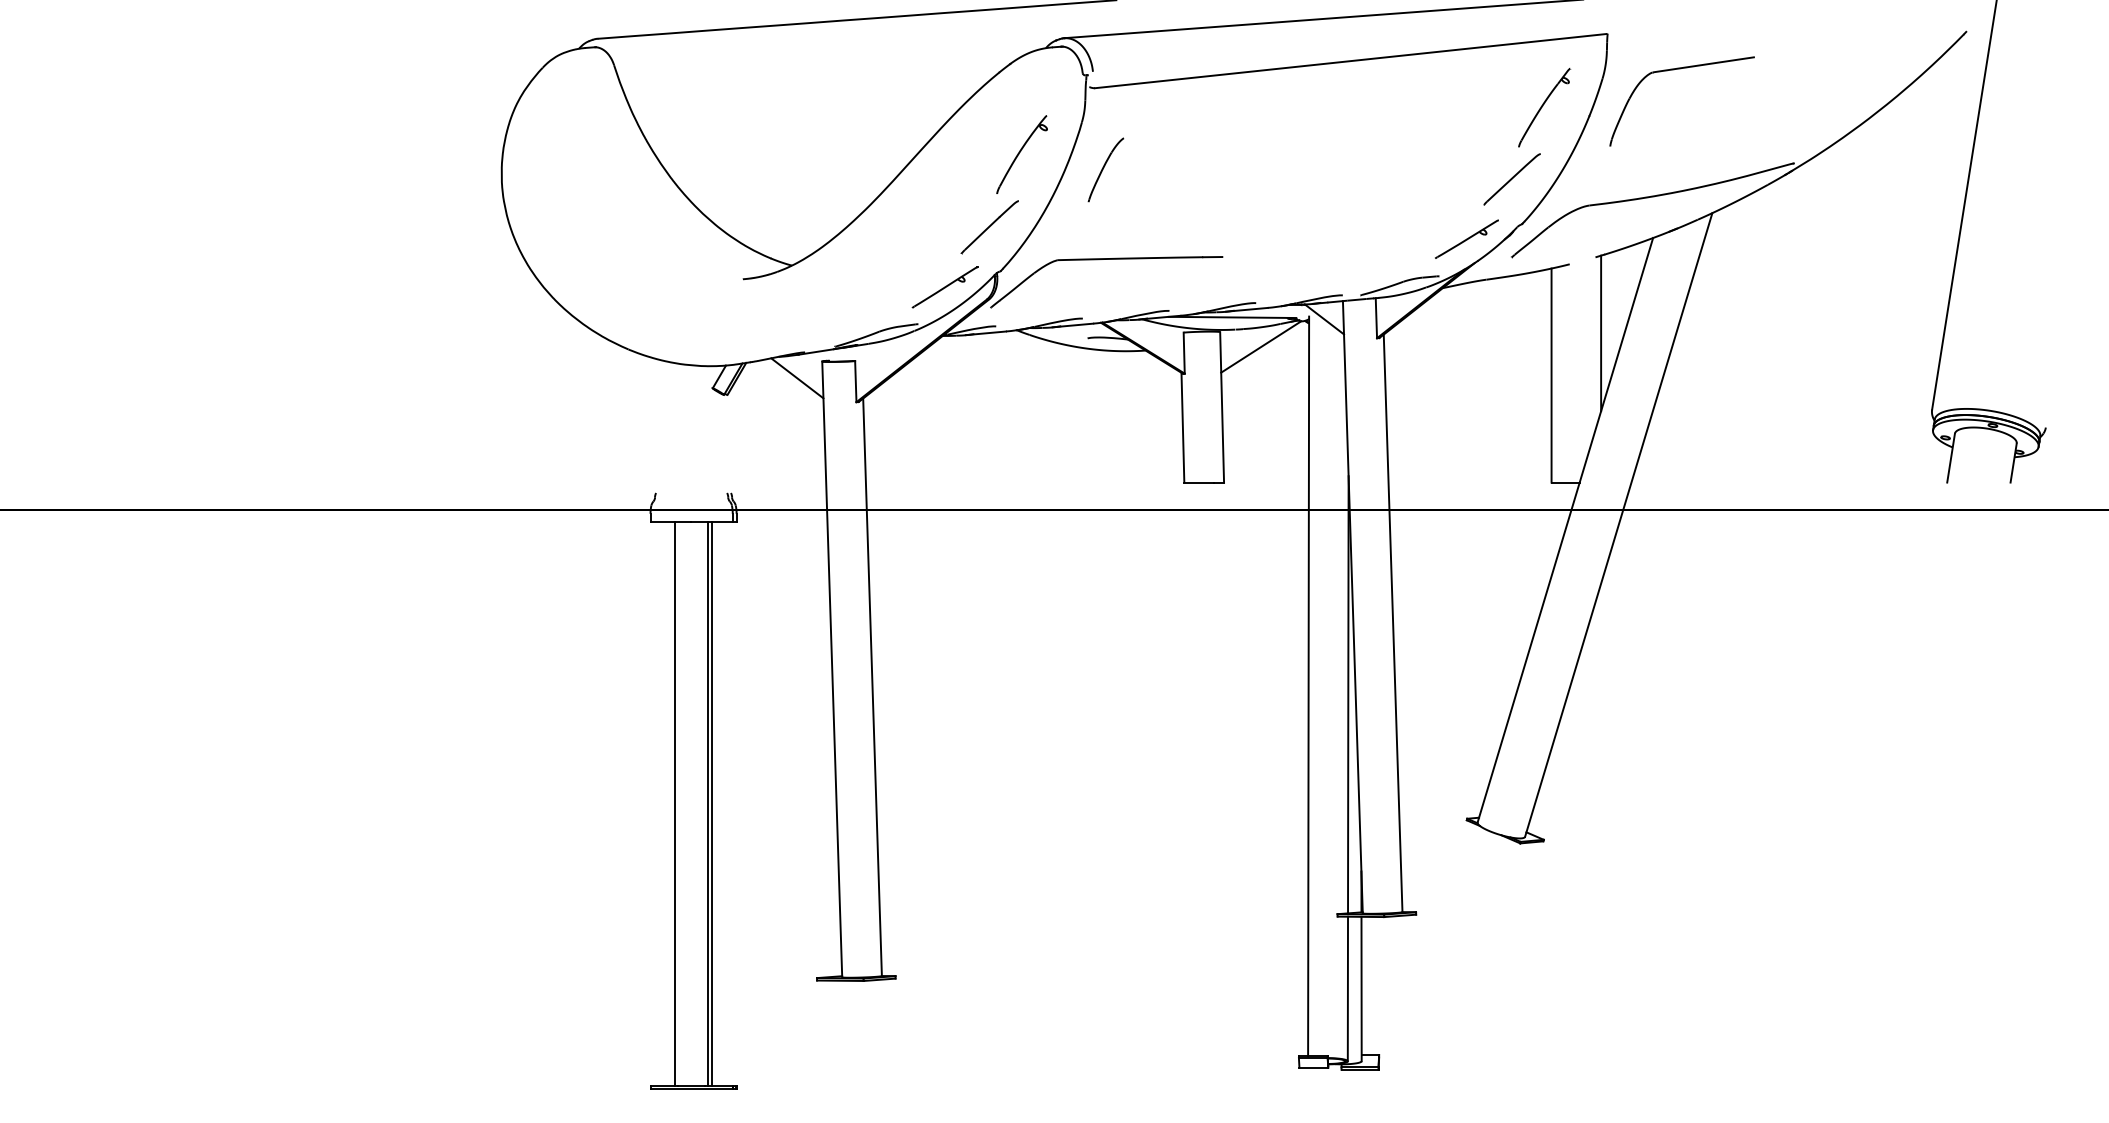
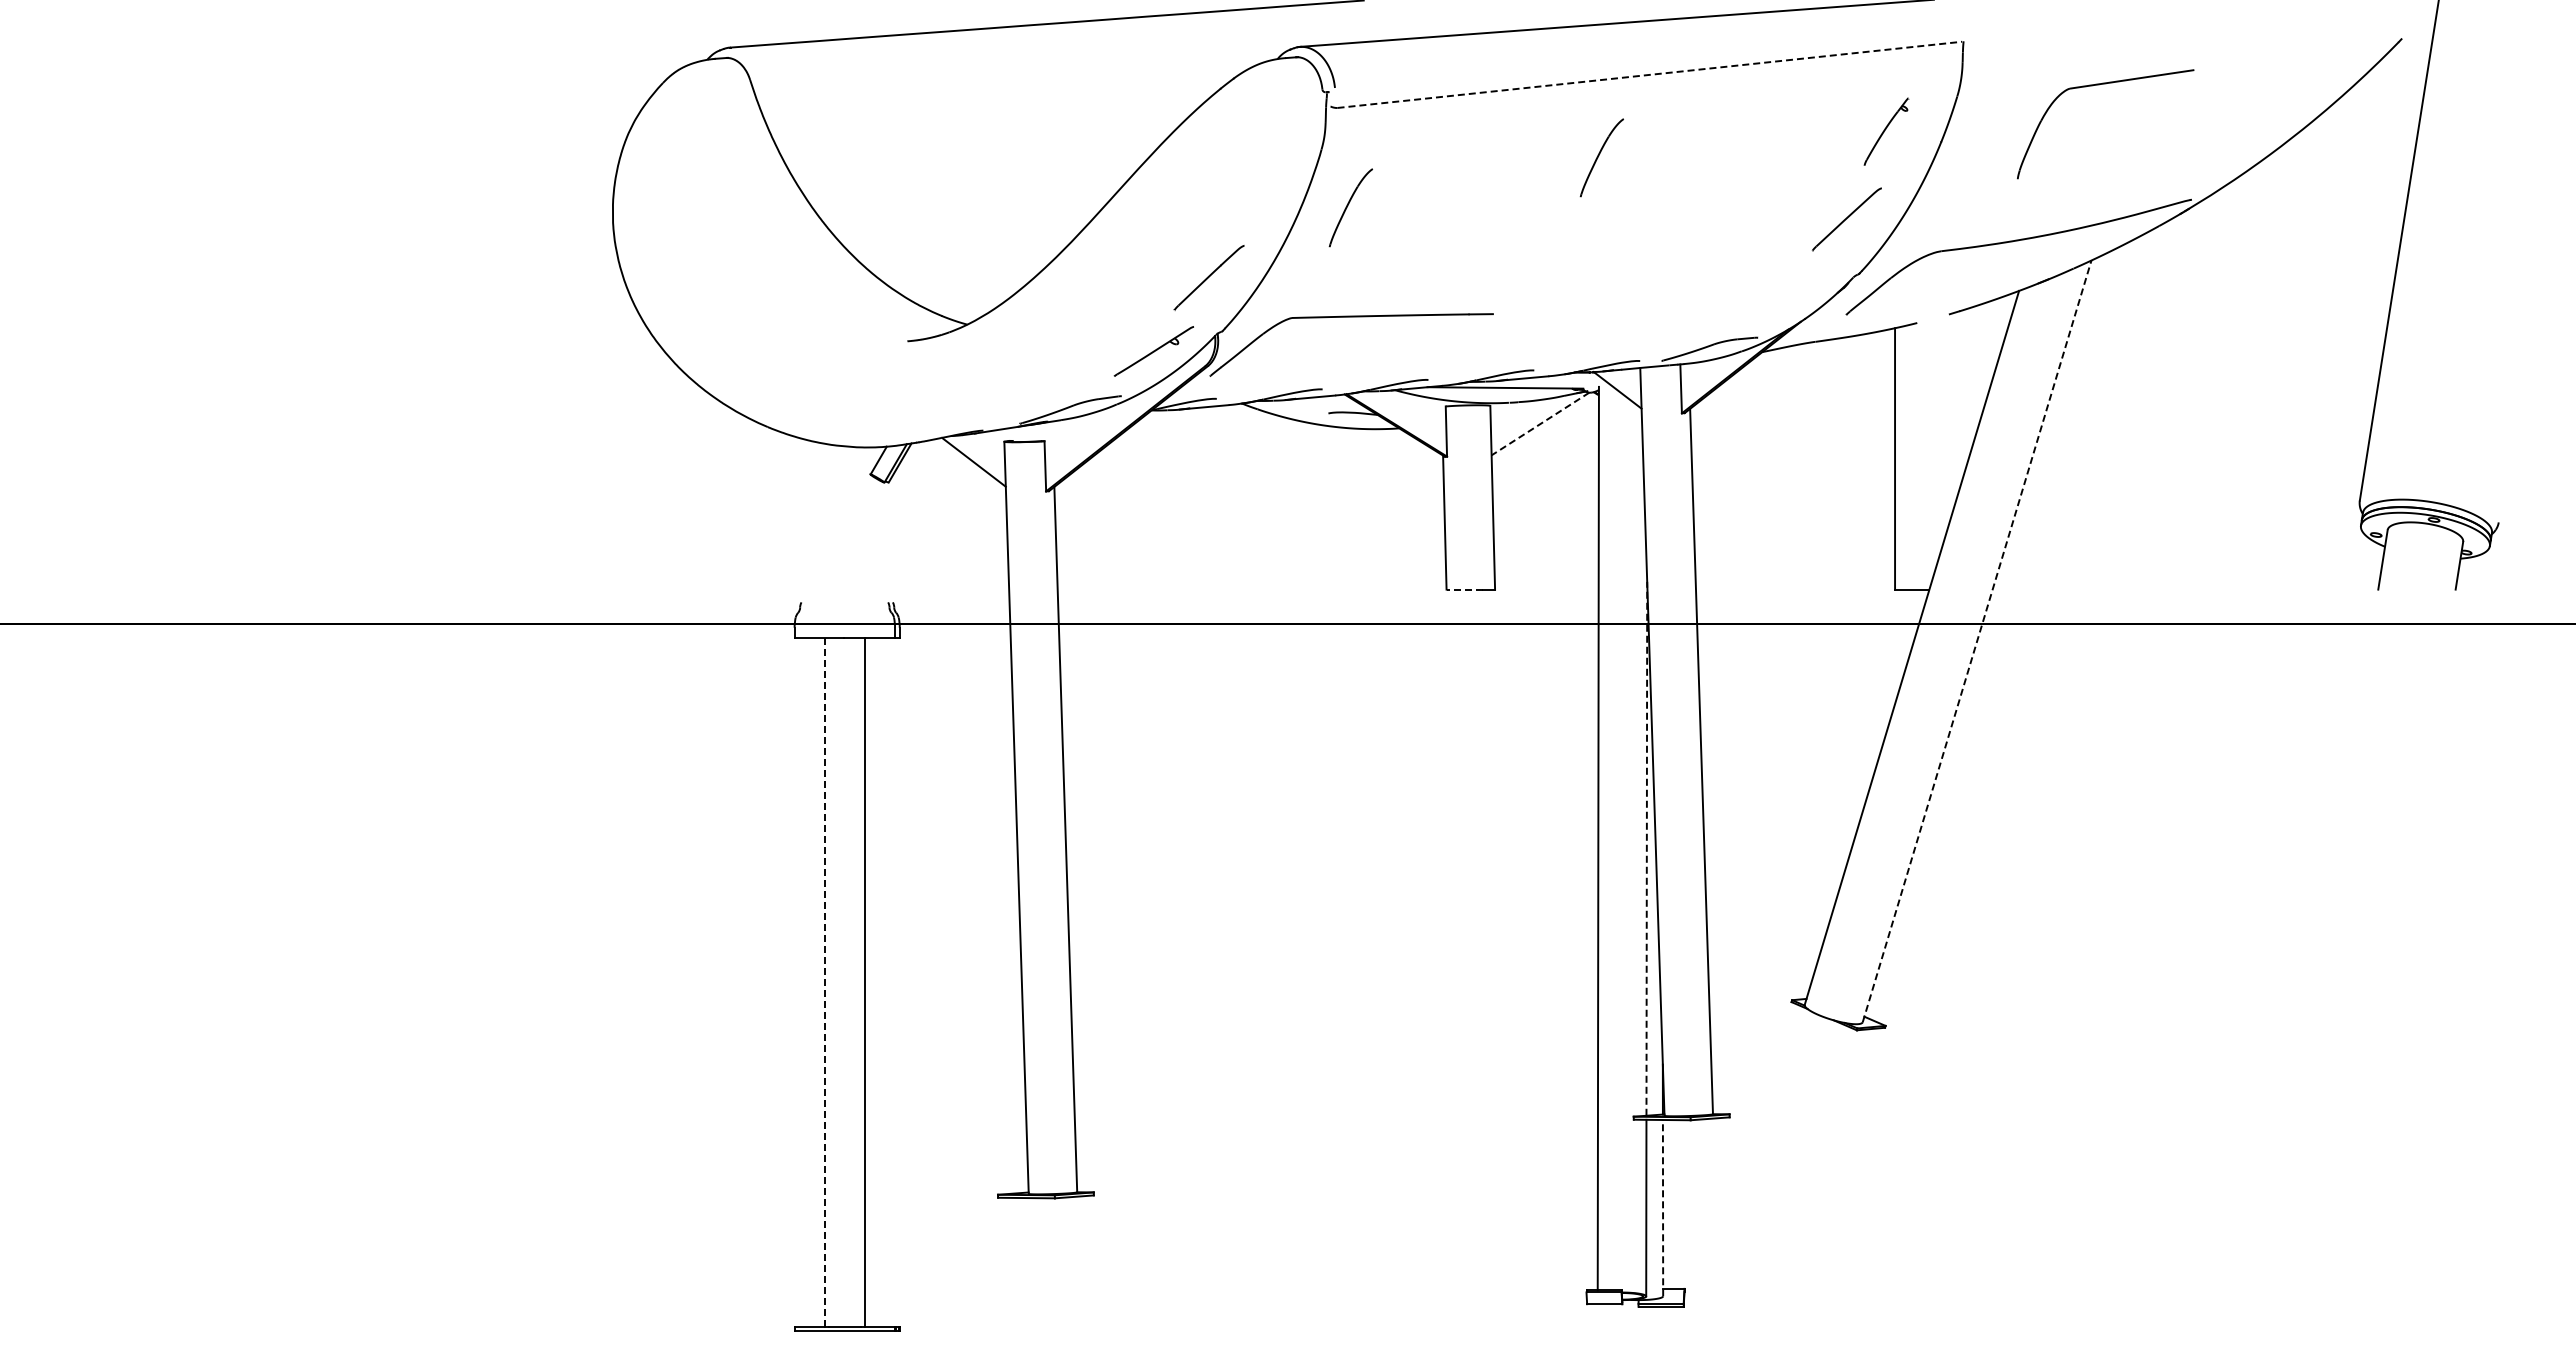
line: (1351, 60) -> (1650, 74), solid -> dashed
part: (1677, 69) -> (2099, 85), moved
part: (1544, 107) -> (1886, 131), size x0.7
part: (1311, 128) -> (1601, 157), added
part: (1022, 154) -> (1248, 189), removed
part: (1466, 239) -> (1791, 292), removed
line: (1601, 333) -> (1955, 407), removed
line: (1261, 347) -> (1540, 424), solid -> dashed
line: (1199, 482) -> (1464, 589), solid -> dashed
line: (1619, 525) -> (1977, 641), solid -> dashed
line: (1348, 694) -> (1646, 848), solid -> dashed
line: (711, 803) -> (869, 981), removed
line: (674, 804) -> (824, 982), solid -> dashed
line: (1361, 988) -> (1663, 1207), solid -> dashed

